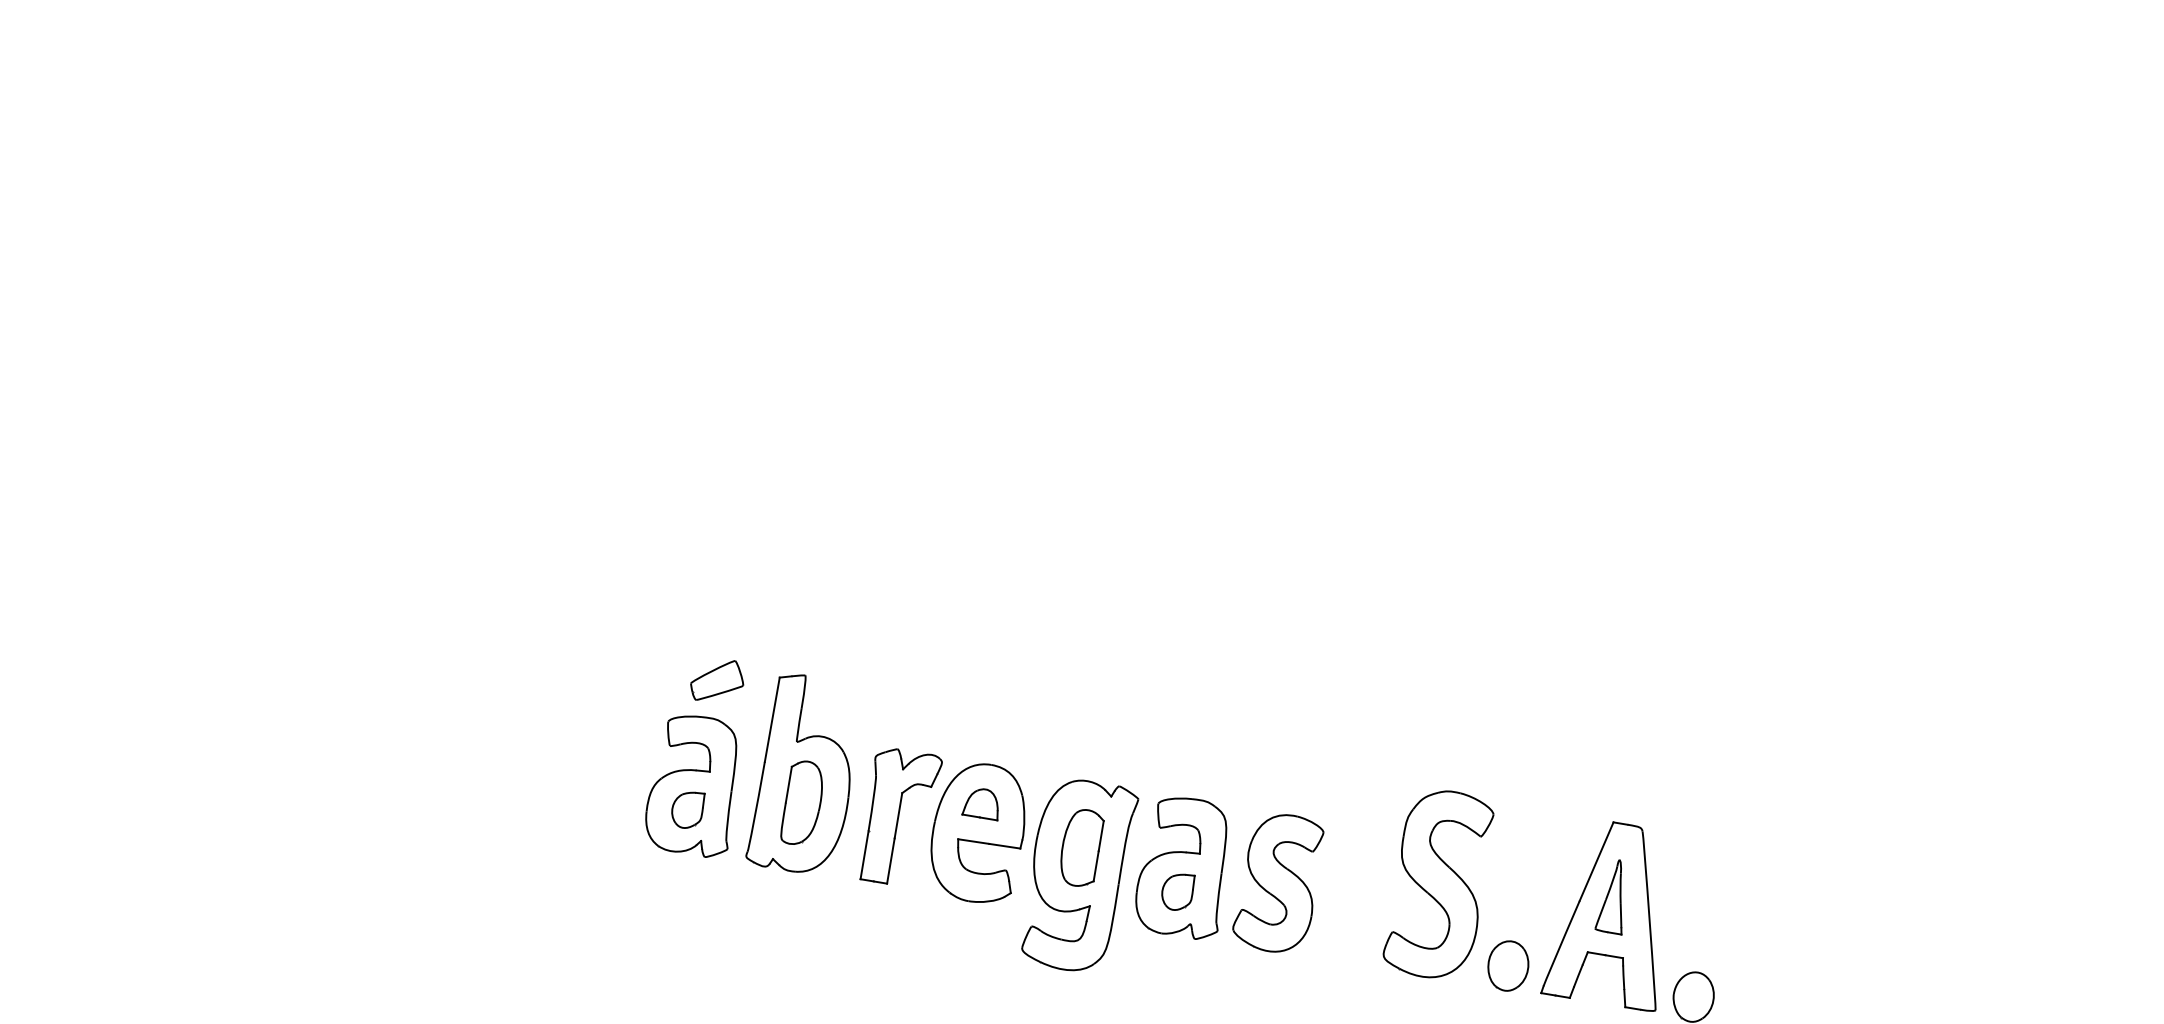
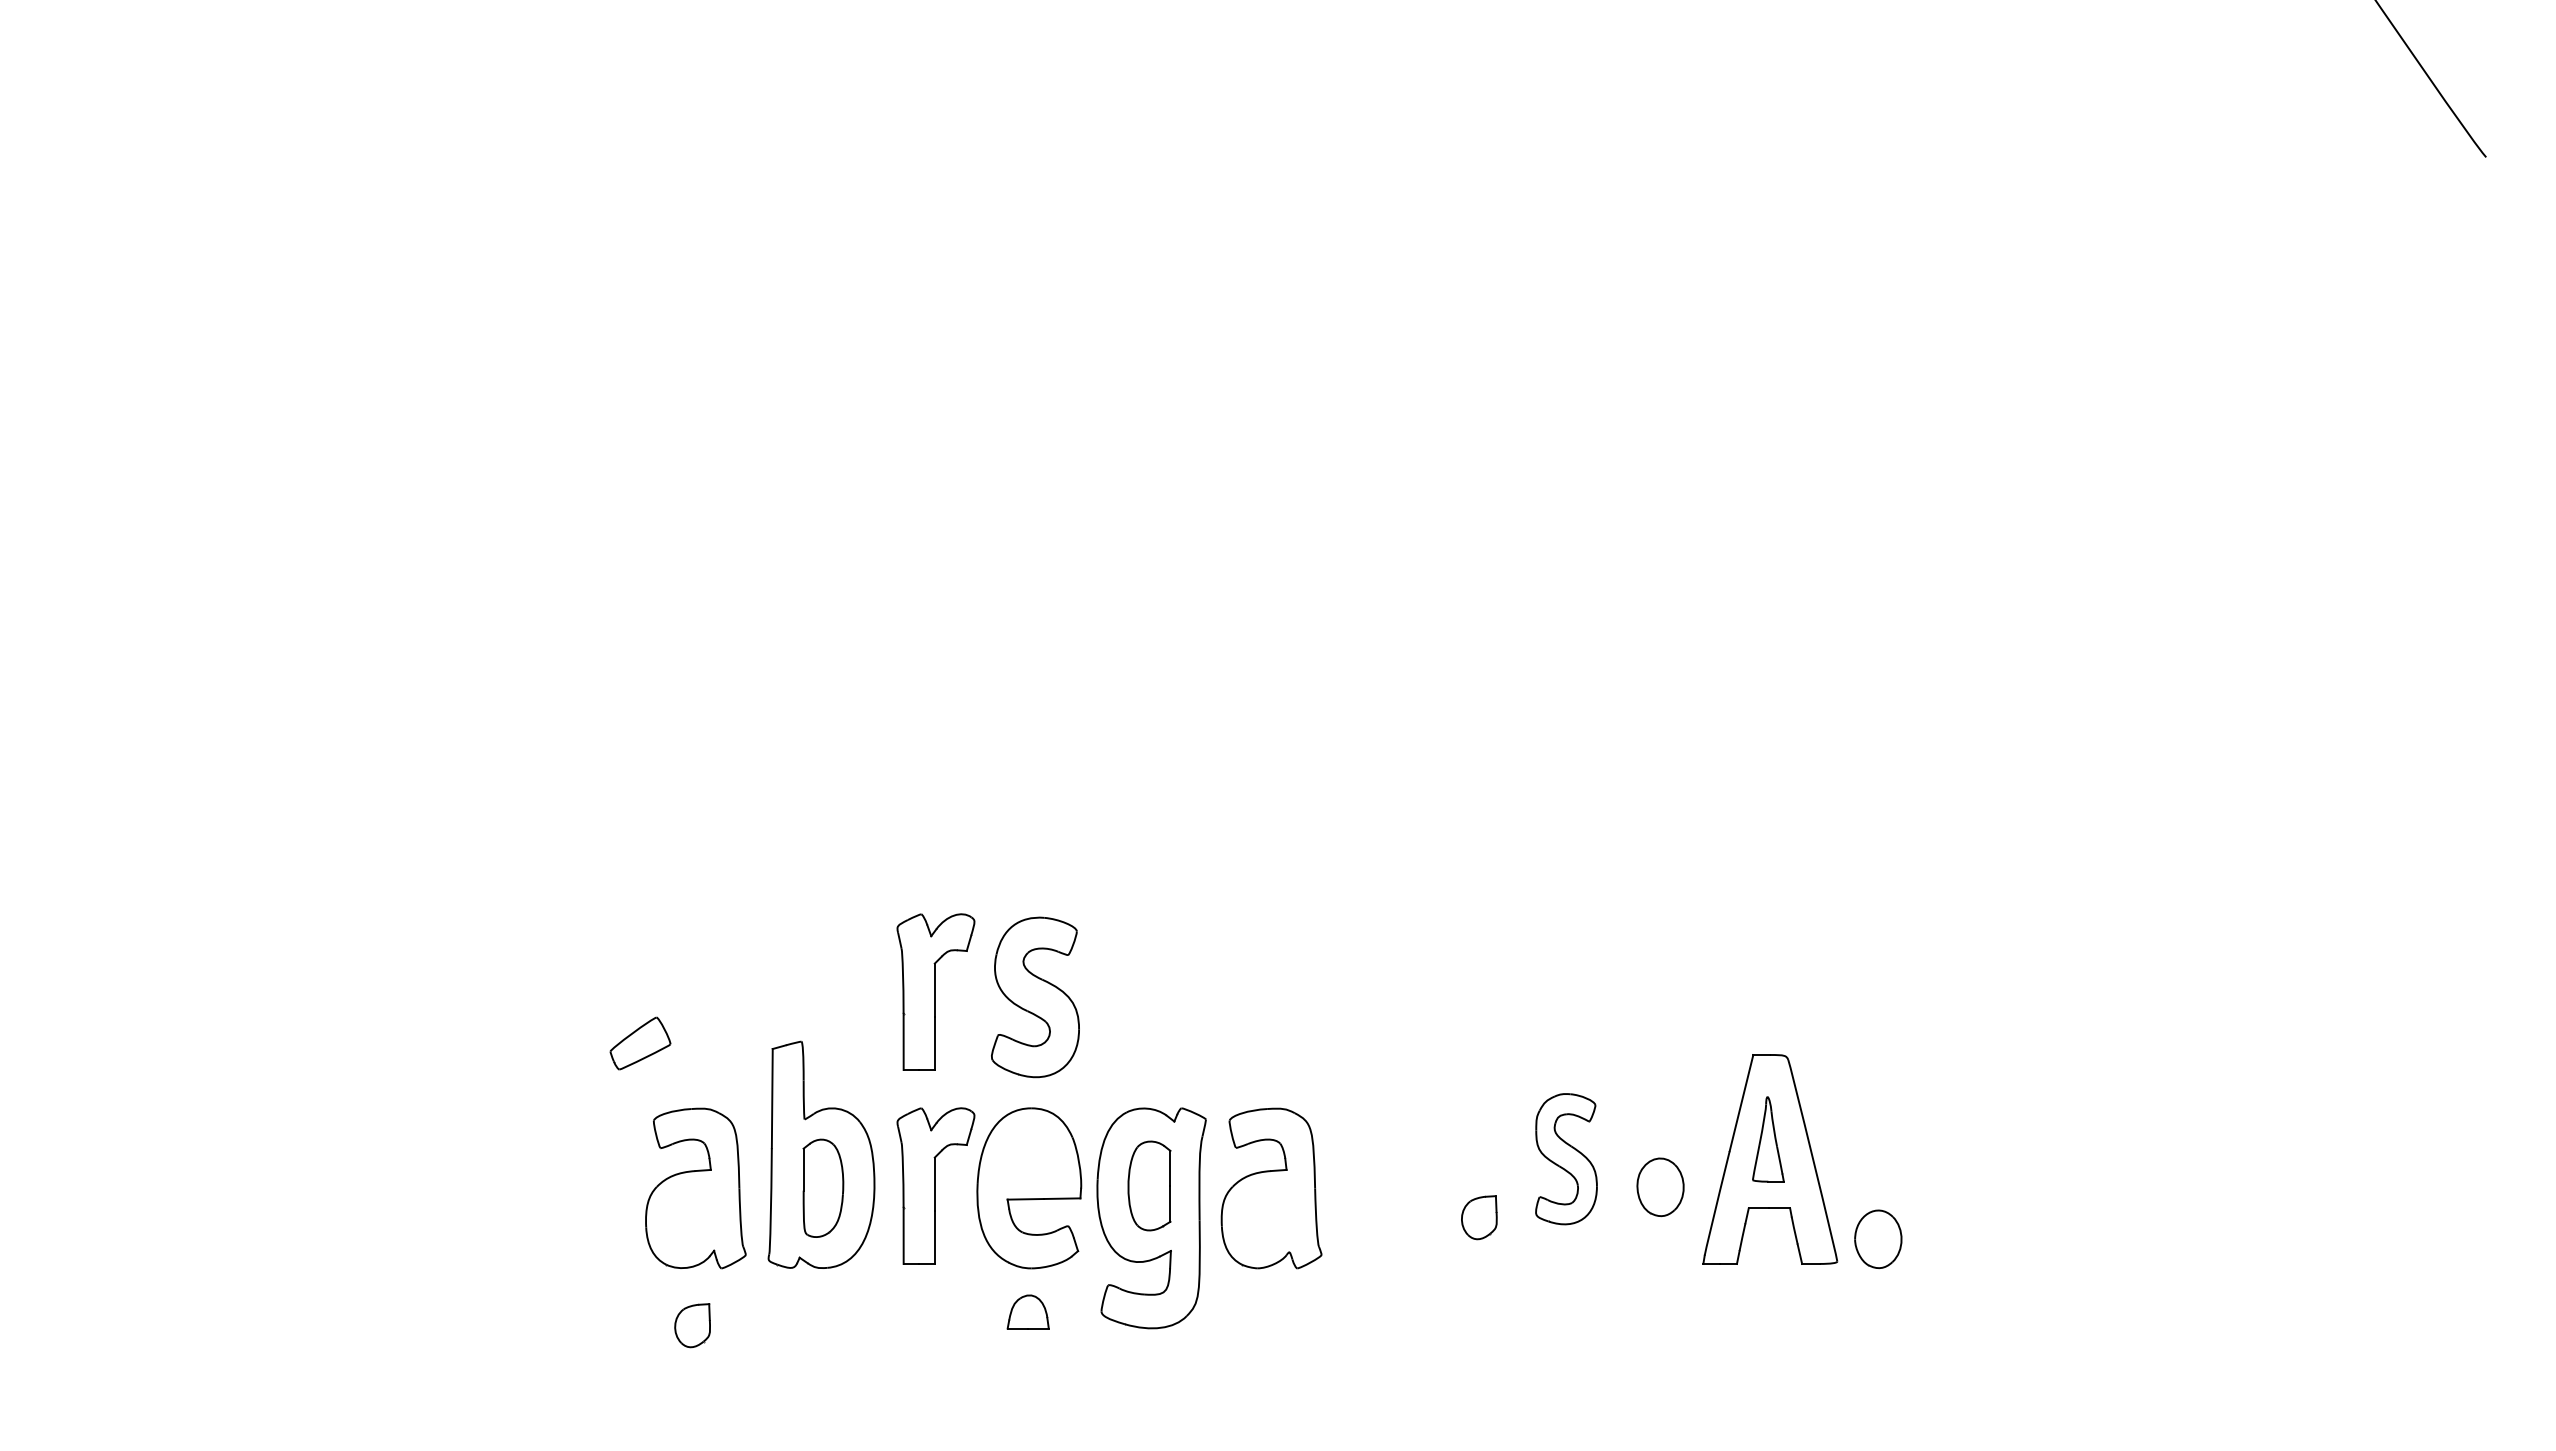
part: (926, 651) -> (935, 991), added
part: (717, 680) -> (640, 1043), moved
part: (981, 802) -> (1027, 1311), moved
part: (687, 809) -> (692, 1325), moved
part: (1278, 883) -> (1035, 997), moved
part: (1439, 883) -> (1566, 1158), size x0.6
part: (1177, 891) -> (1479, 1217), moved
part: (1508, 966) -> (1660, 1187), moved

